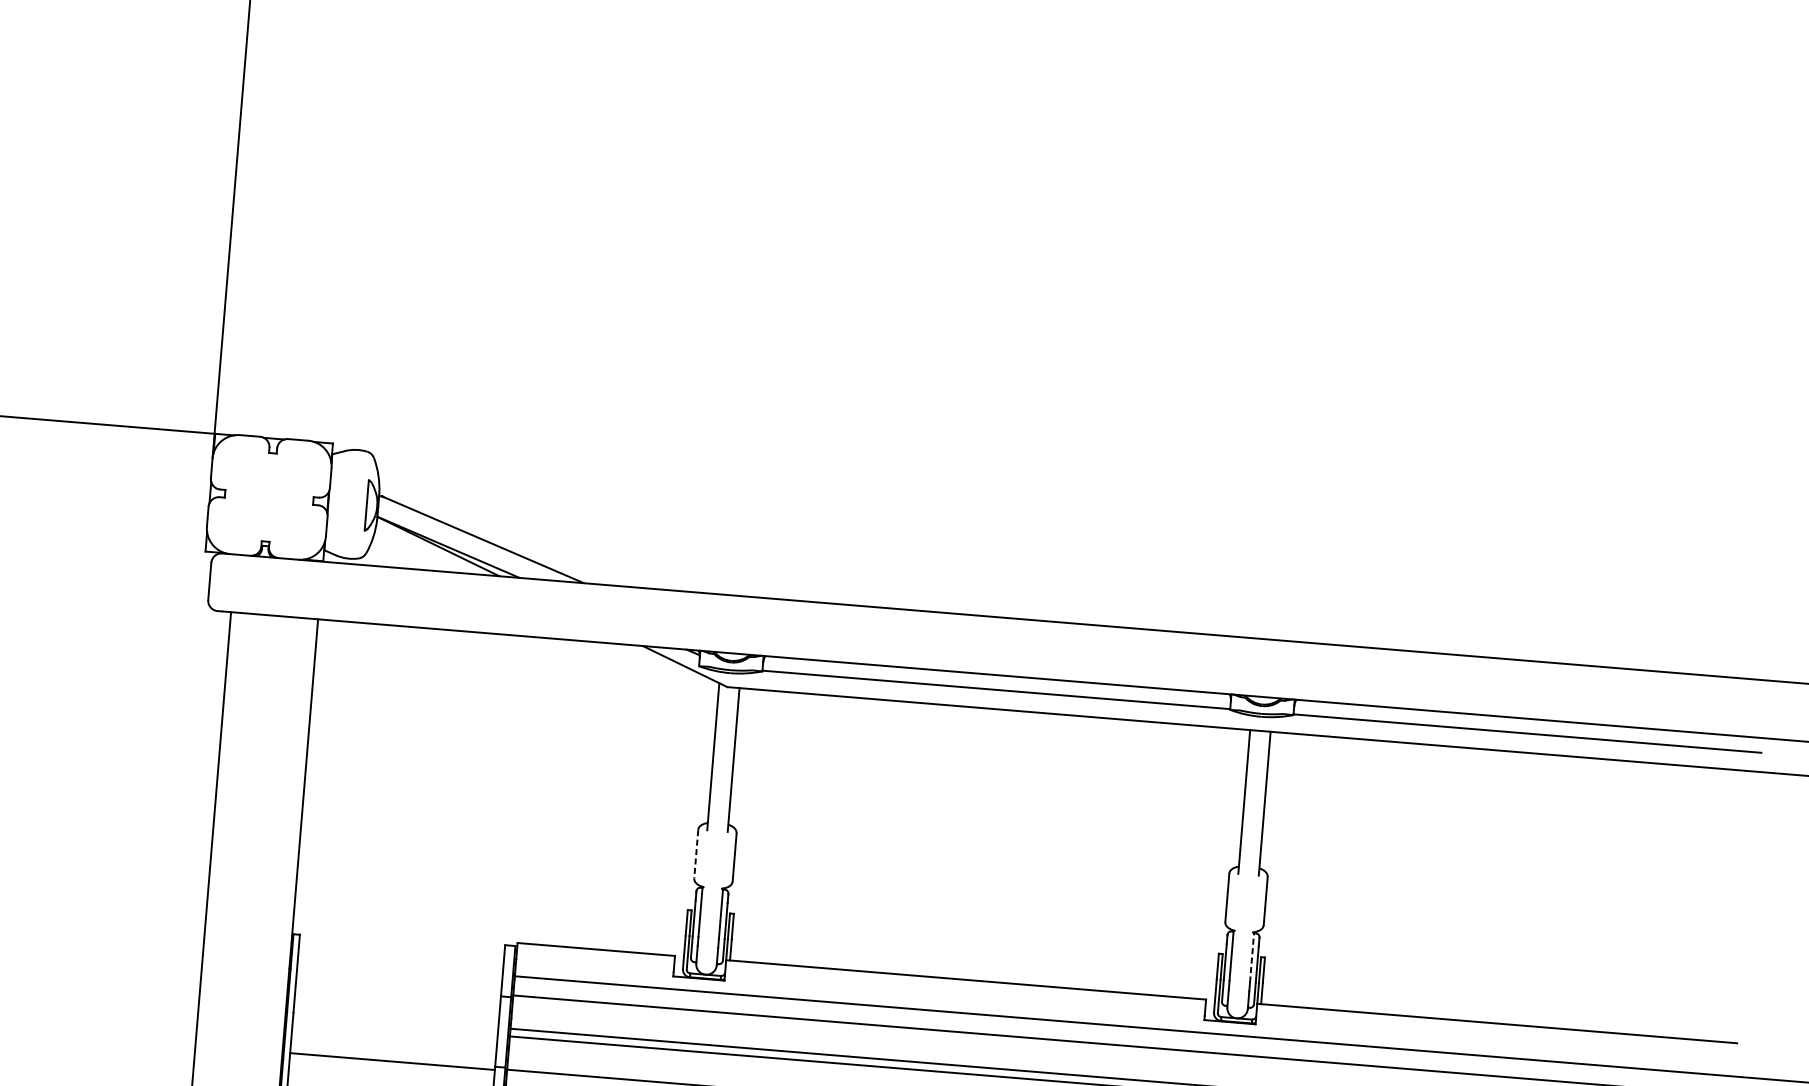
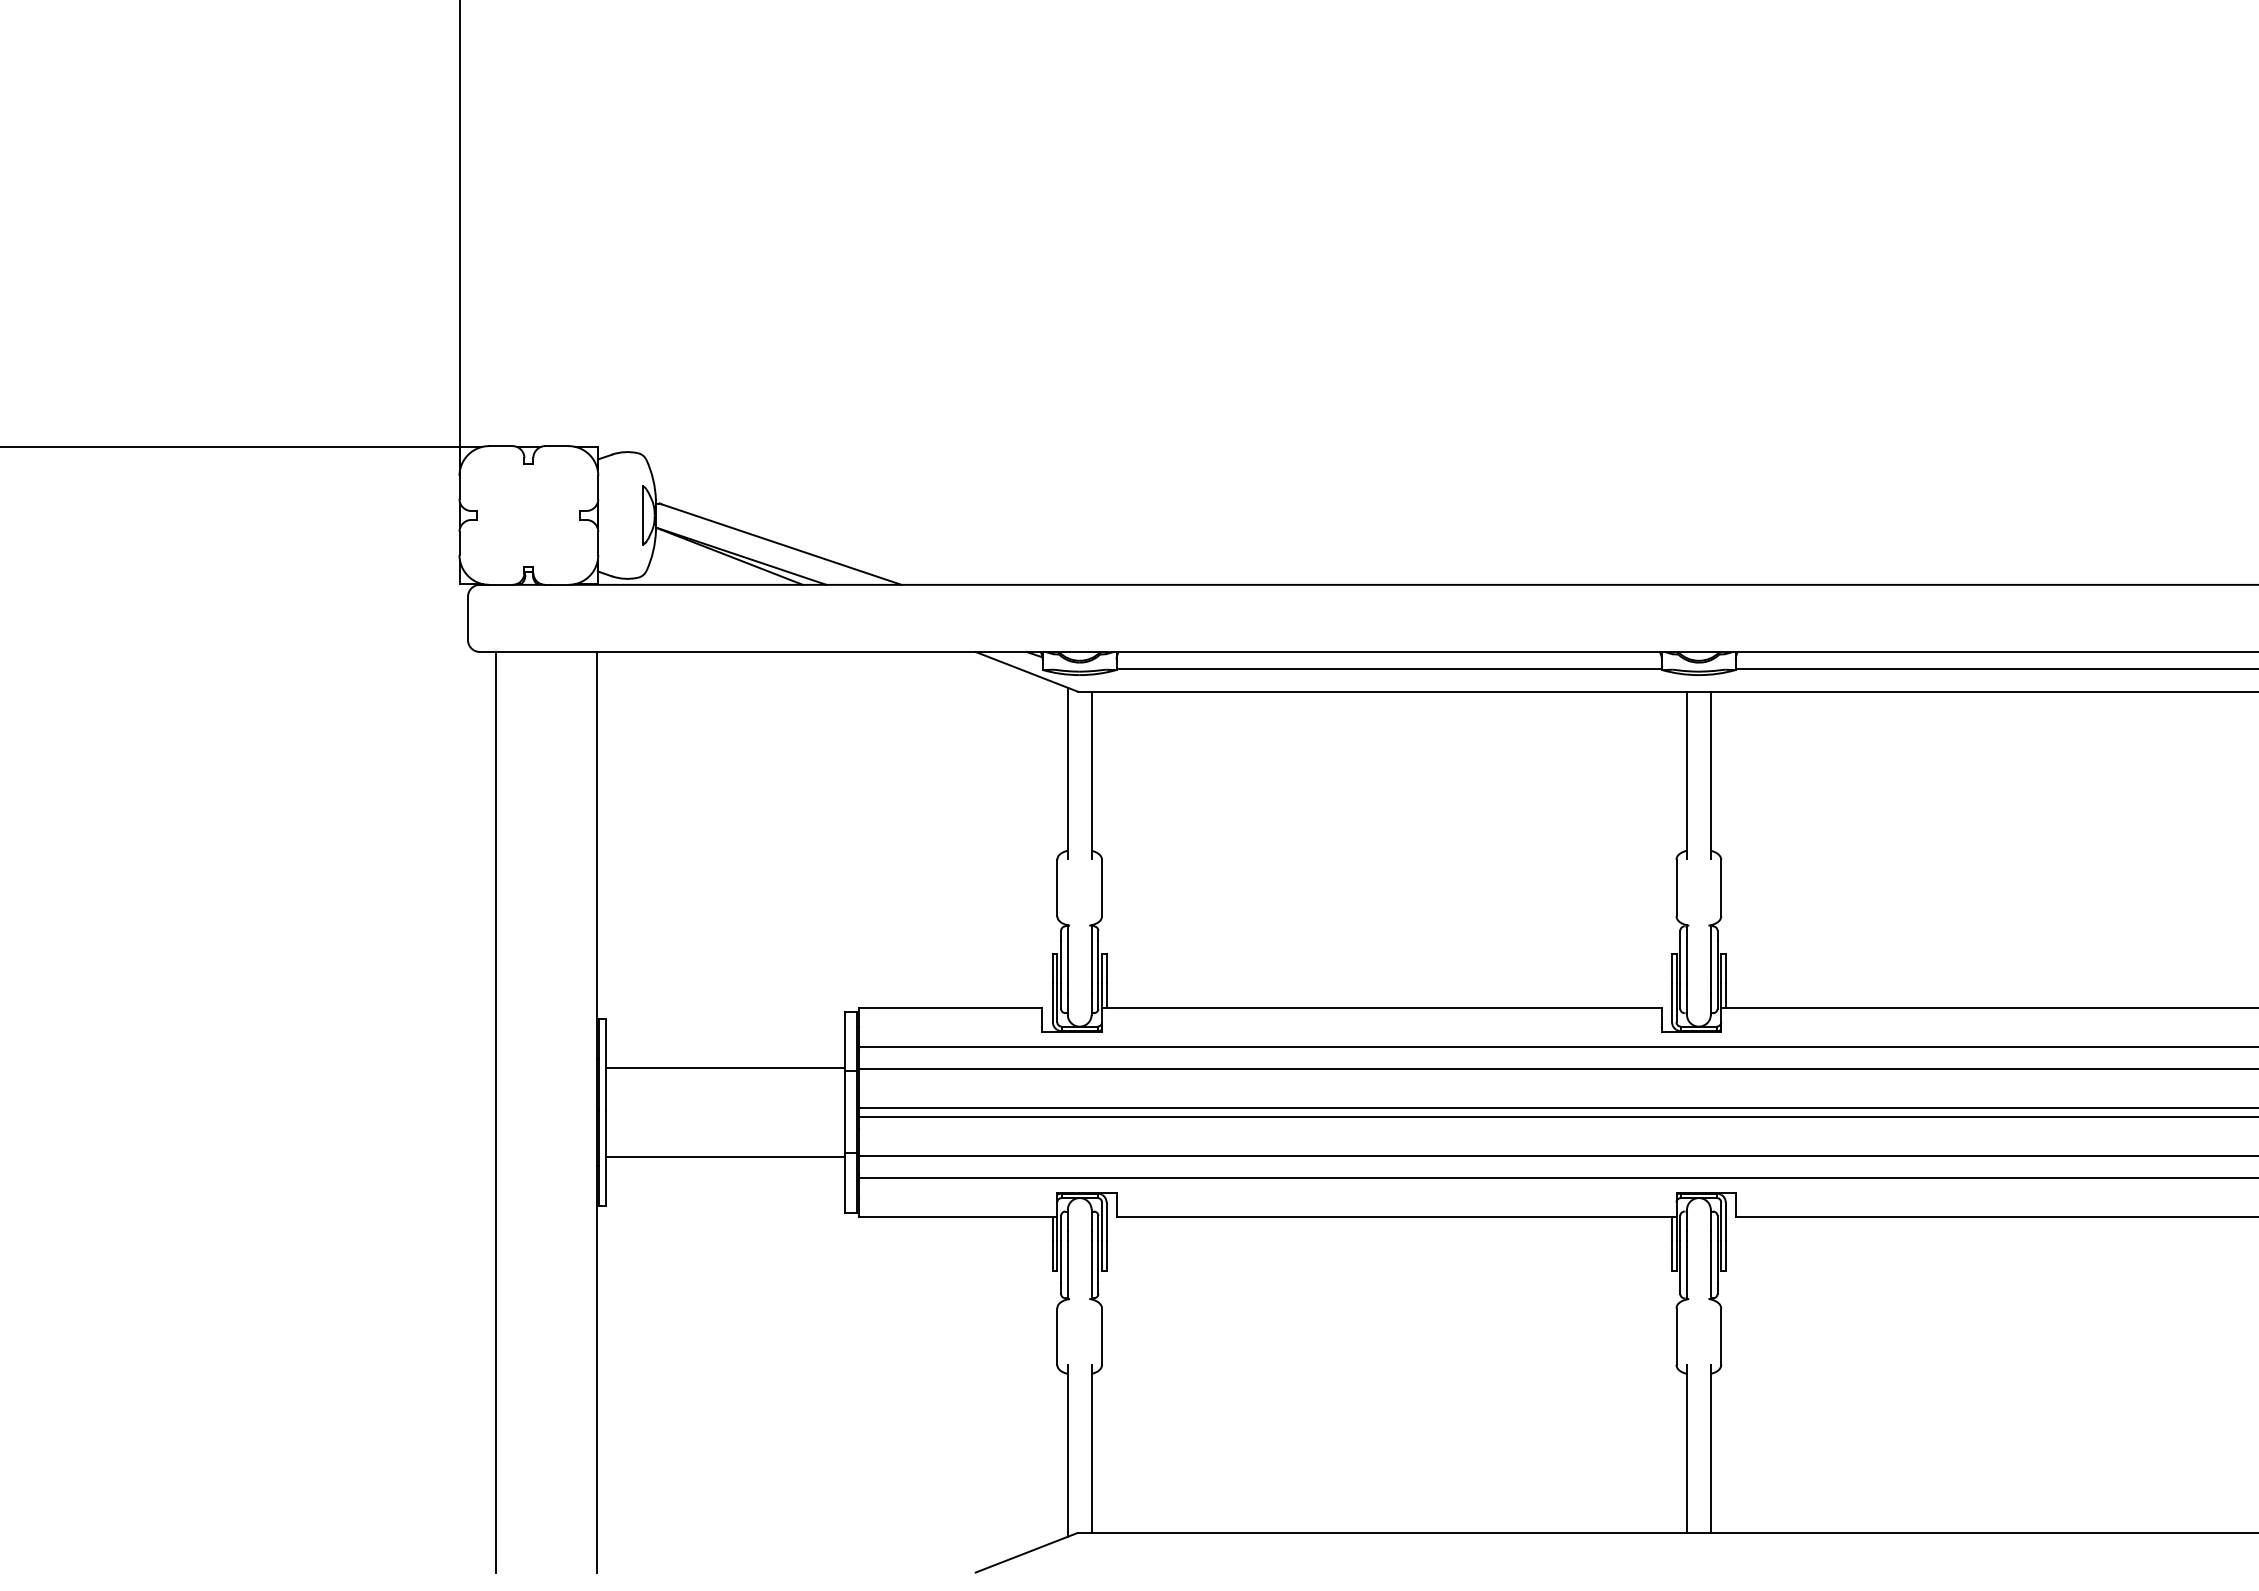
line: (696, 854) -> (1057, 888), dashed -> solid
line: (1251, 957) -> (1710, 954), dashed -> solid
line: (398, 984) -> (725, 1067), added

